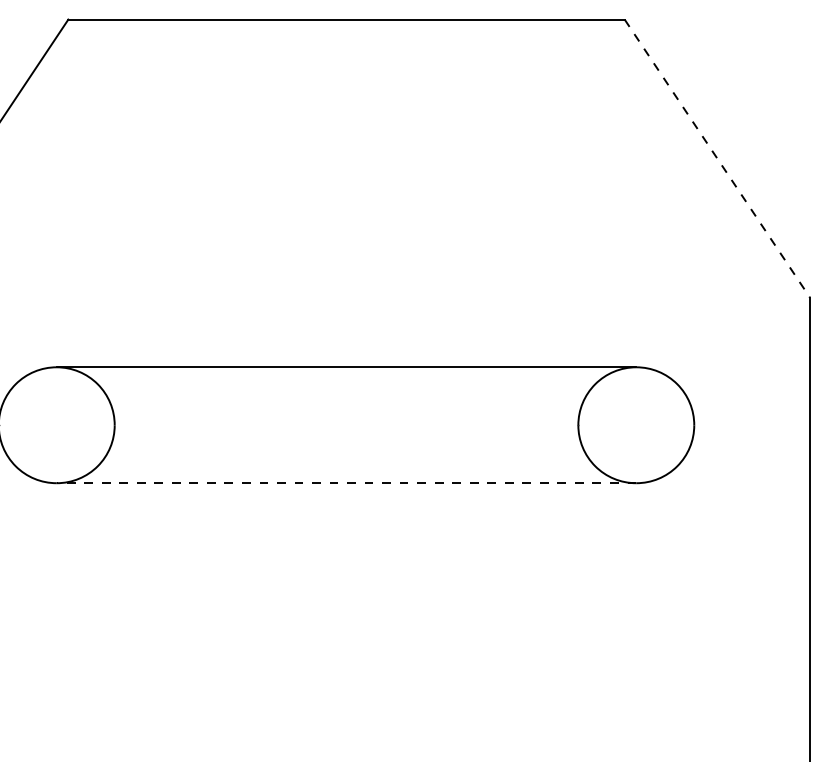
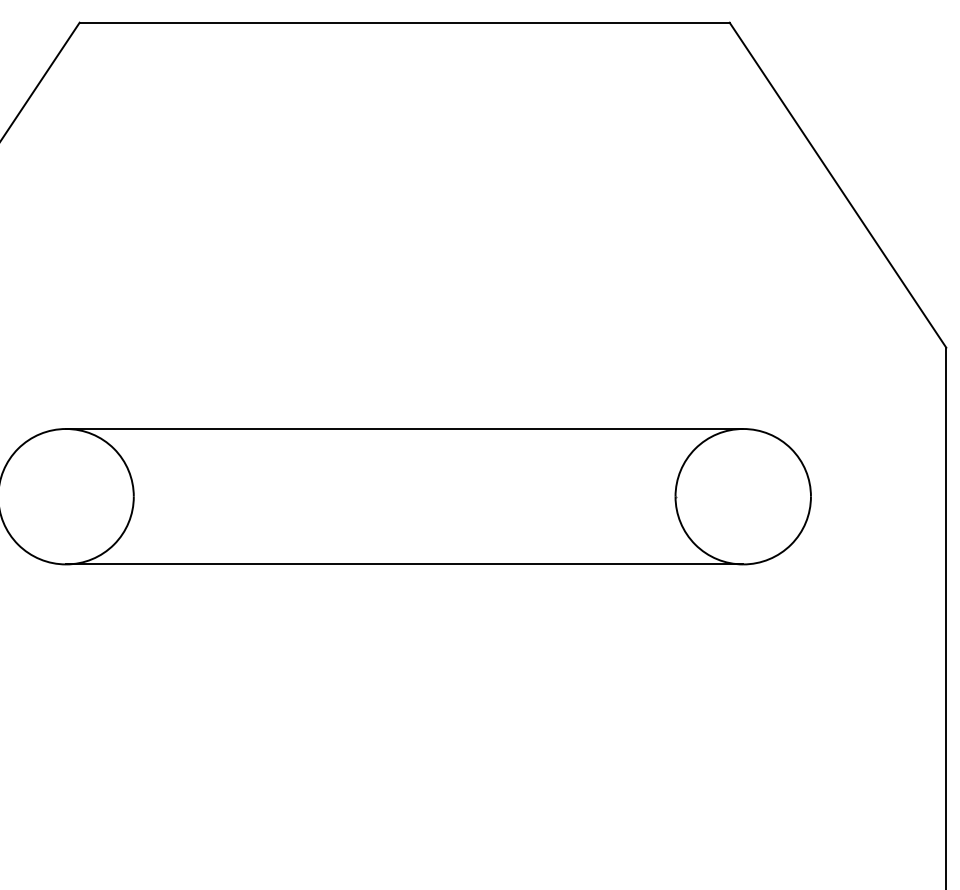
line: (717, 159) -> (838, 186), dashed -> solid
line: (346, 483) -> (404, 564), dashed -> solid

